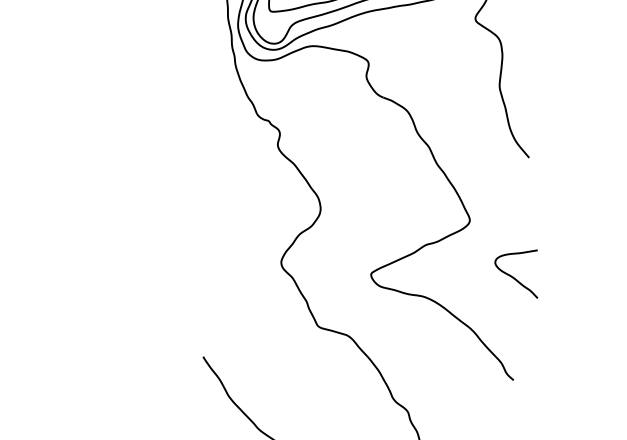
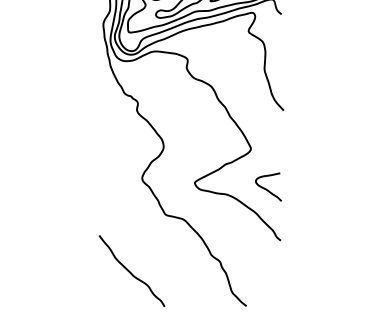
curve: (512, 275) -> (266, 188), moved

